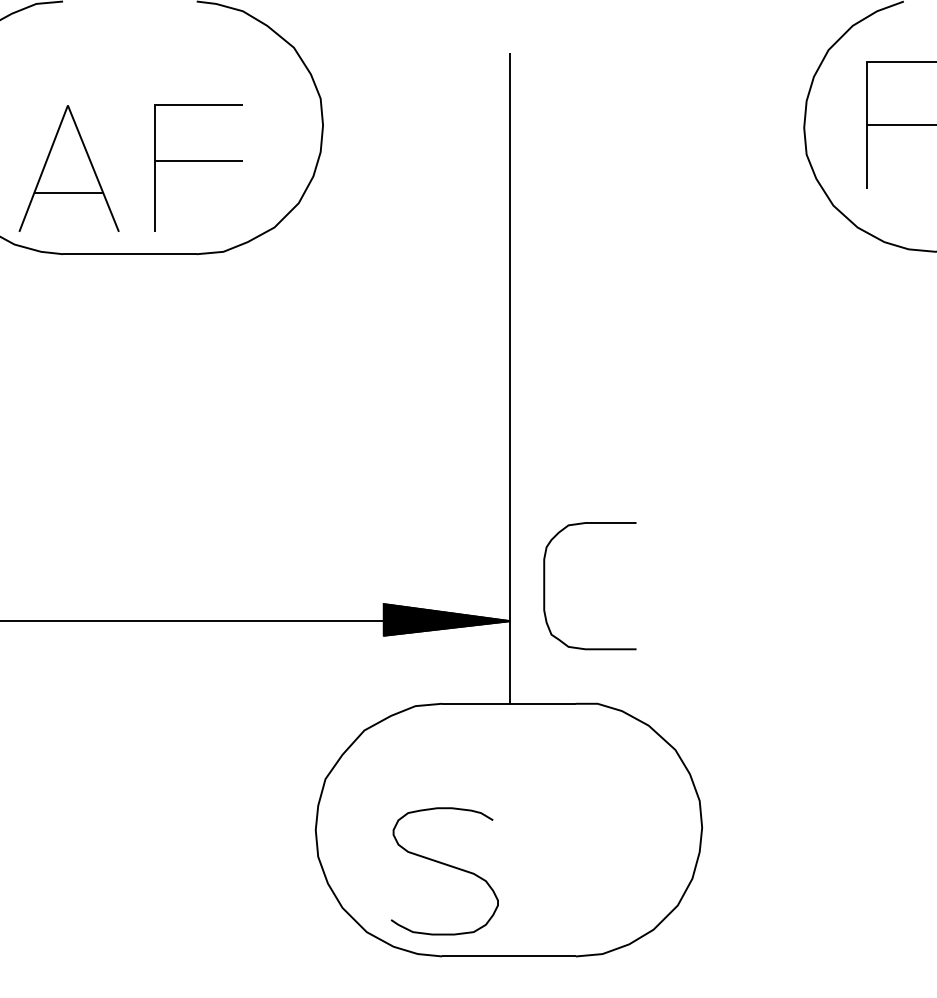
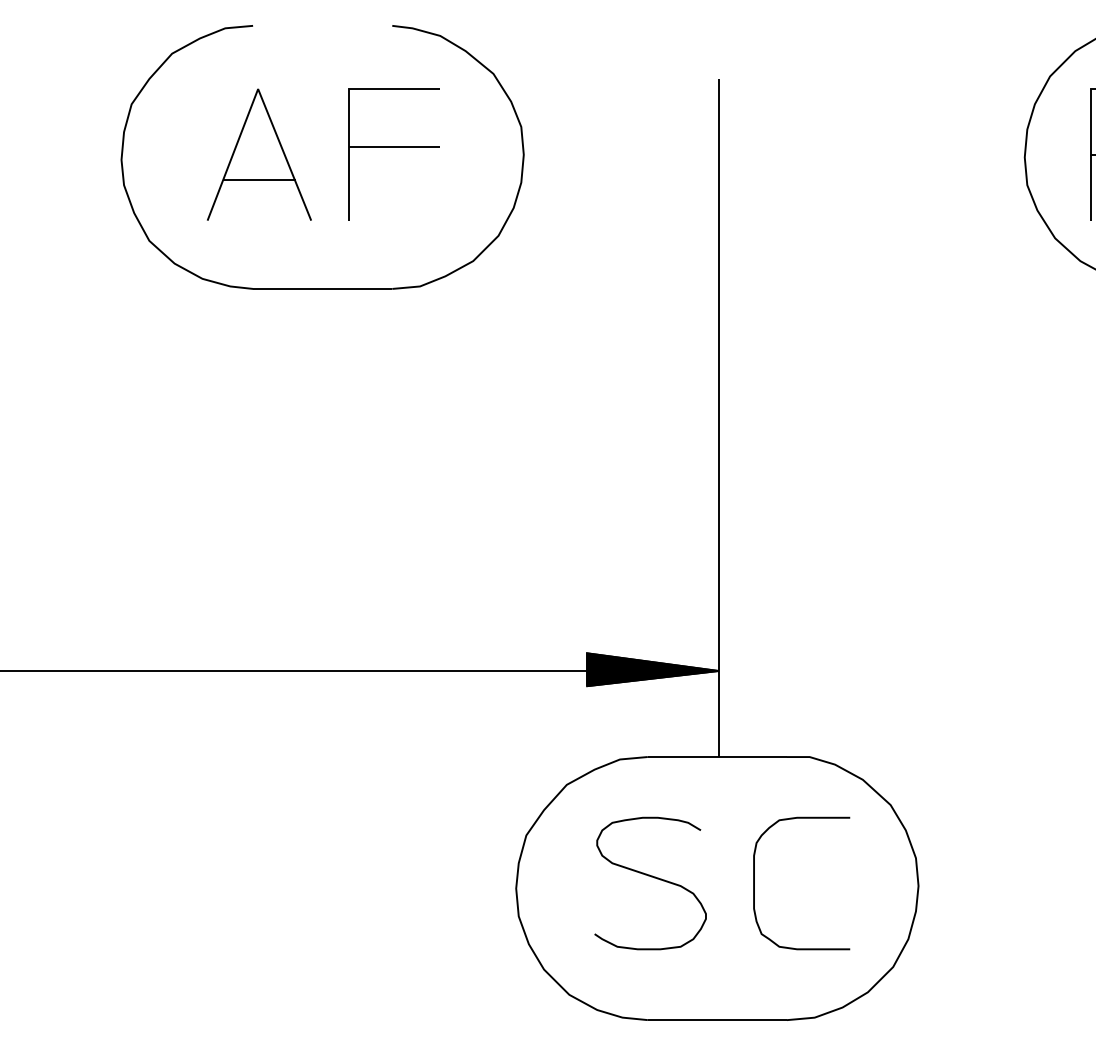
part: (197, 161) -> (393, 147), moved
part: (69, 168) -> (259, 154), moved
curve: (544, 586) -> (754, 883), moved
curve: (445, 865) -> (651, 877), moved

